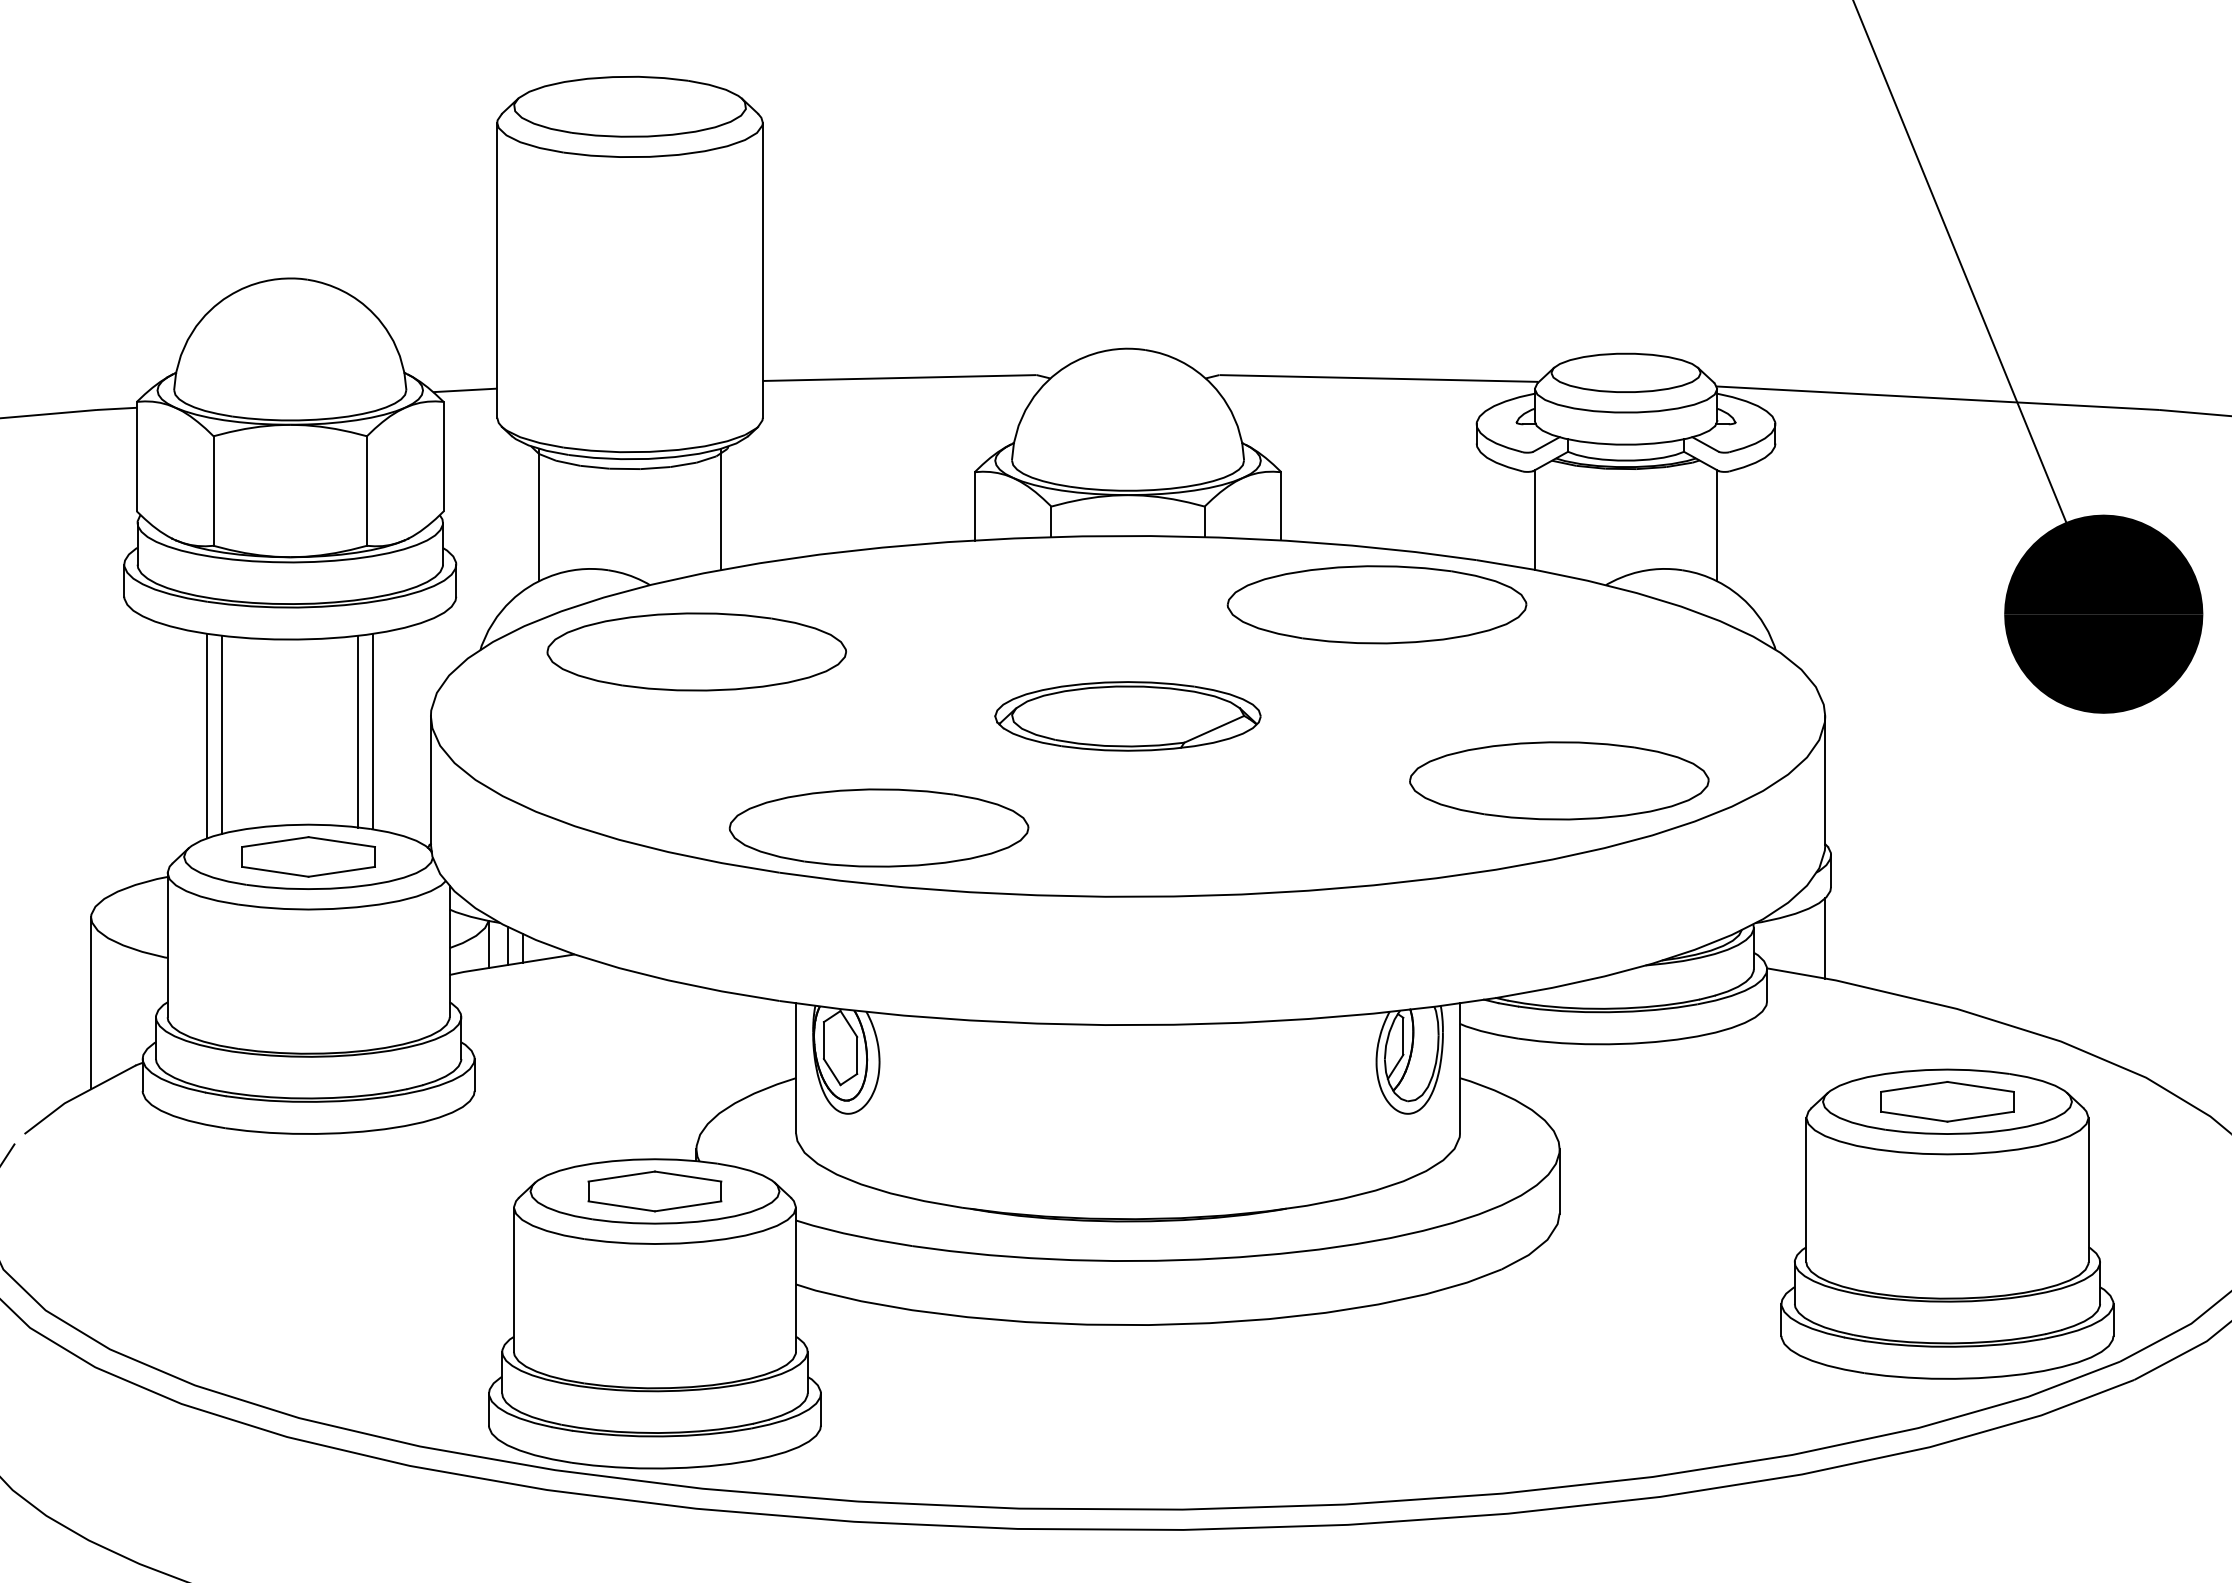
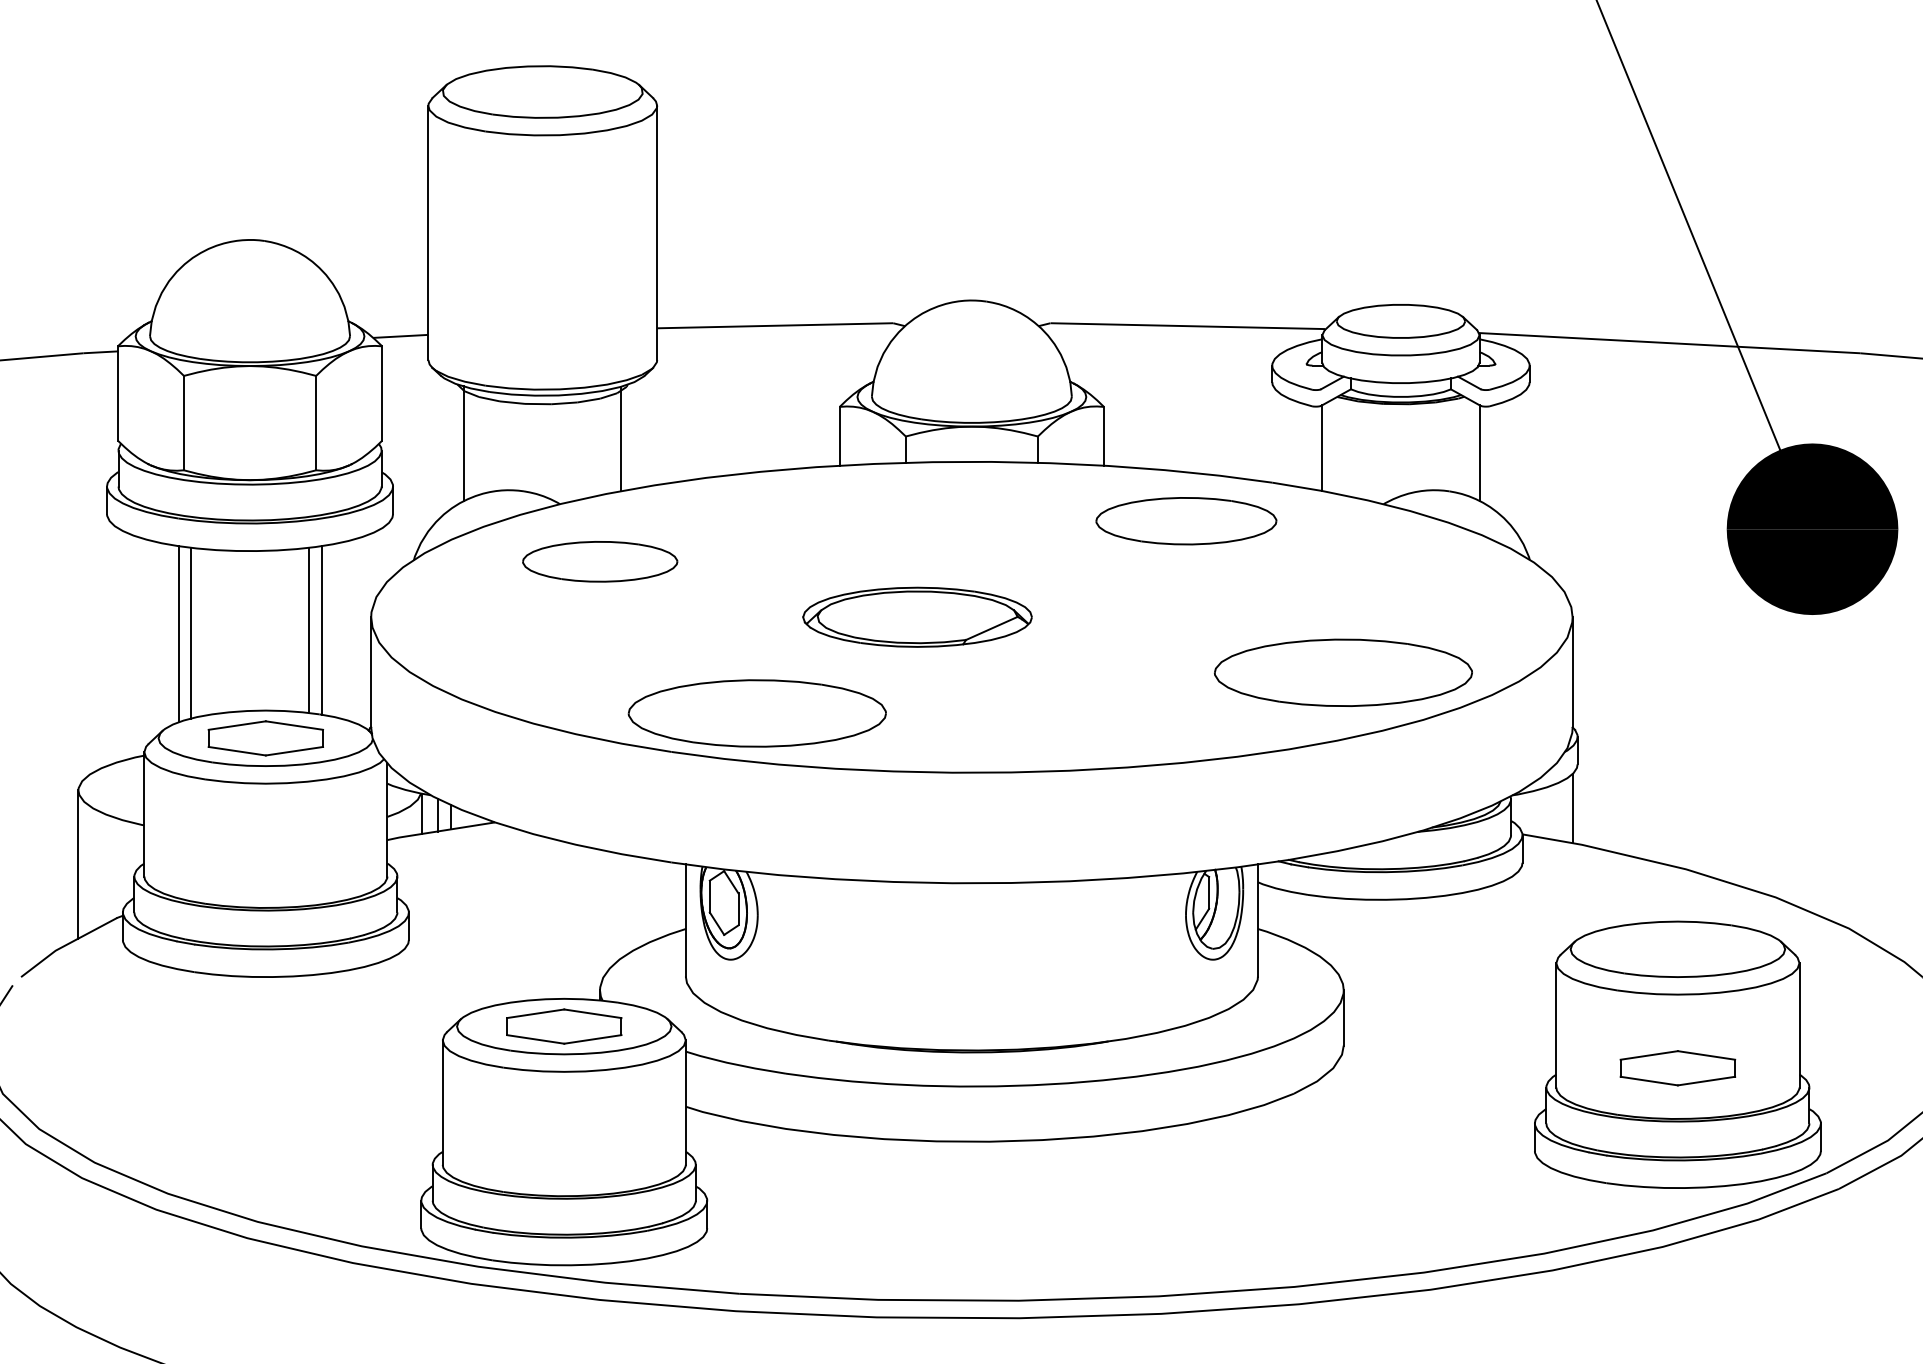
part: (1376, 604) -> (1185, 520), size x0.7
part: (696, 651) -> (600, 561), size x0.6
part: (1127, 716) -> (917, 617), moved
part: (1947, 1101) -> (1677, 1067), moved

